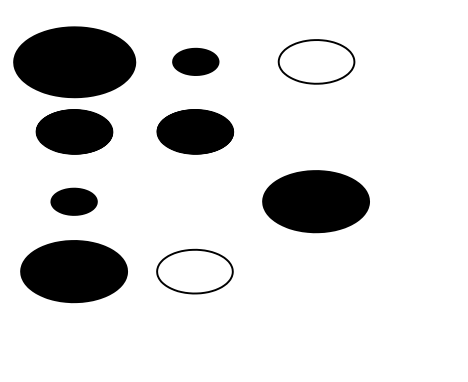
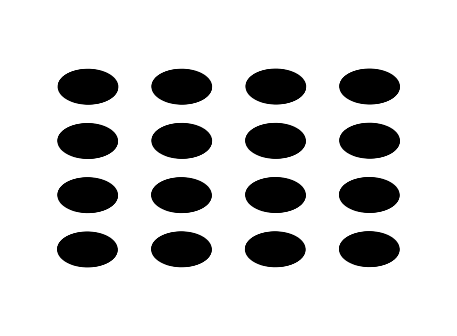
part: (74, 61) -> (181, 86), size x0.62
part: (195, 61) -> (275, 86), size x1.67
hatch: (316, 61) -> (369, 86), added
part: (316, 131) -> (369, 140), added
part: (74, 201) -> (181, 194), size x1.67
part: (195, 201) -> (275, 194), added
part: (316, 201) -> (369, 194), size x0.71
part: (316, 270) -> (369, 248), added
part: (74, 271) -> (181, 249), size x0.71
hatch: (194, 271) -> (274, 249), added

